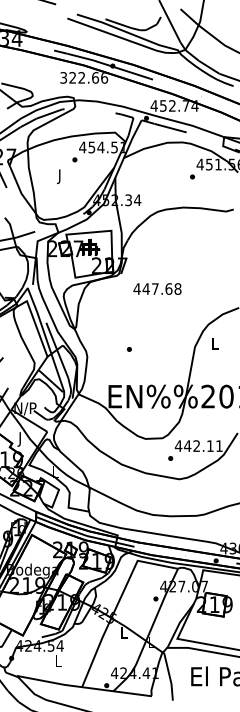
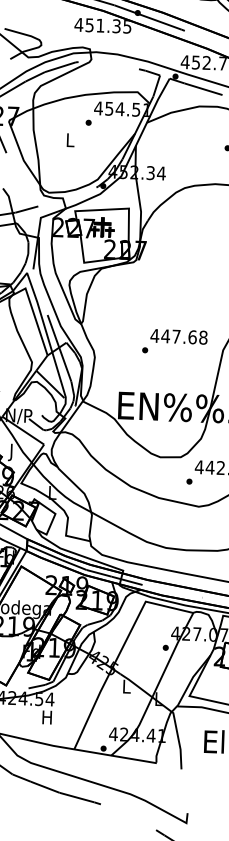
text: (84, 77) -> (103, 25), 322.66 -> 451.35
text: (60, 176) -> (70, 141), J -> L
text: (157, 288) -> (179, 336), moved
text: (57, 660) -> (46, 716), L -> H

